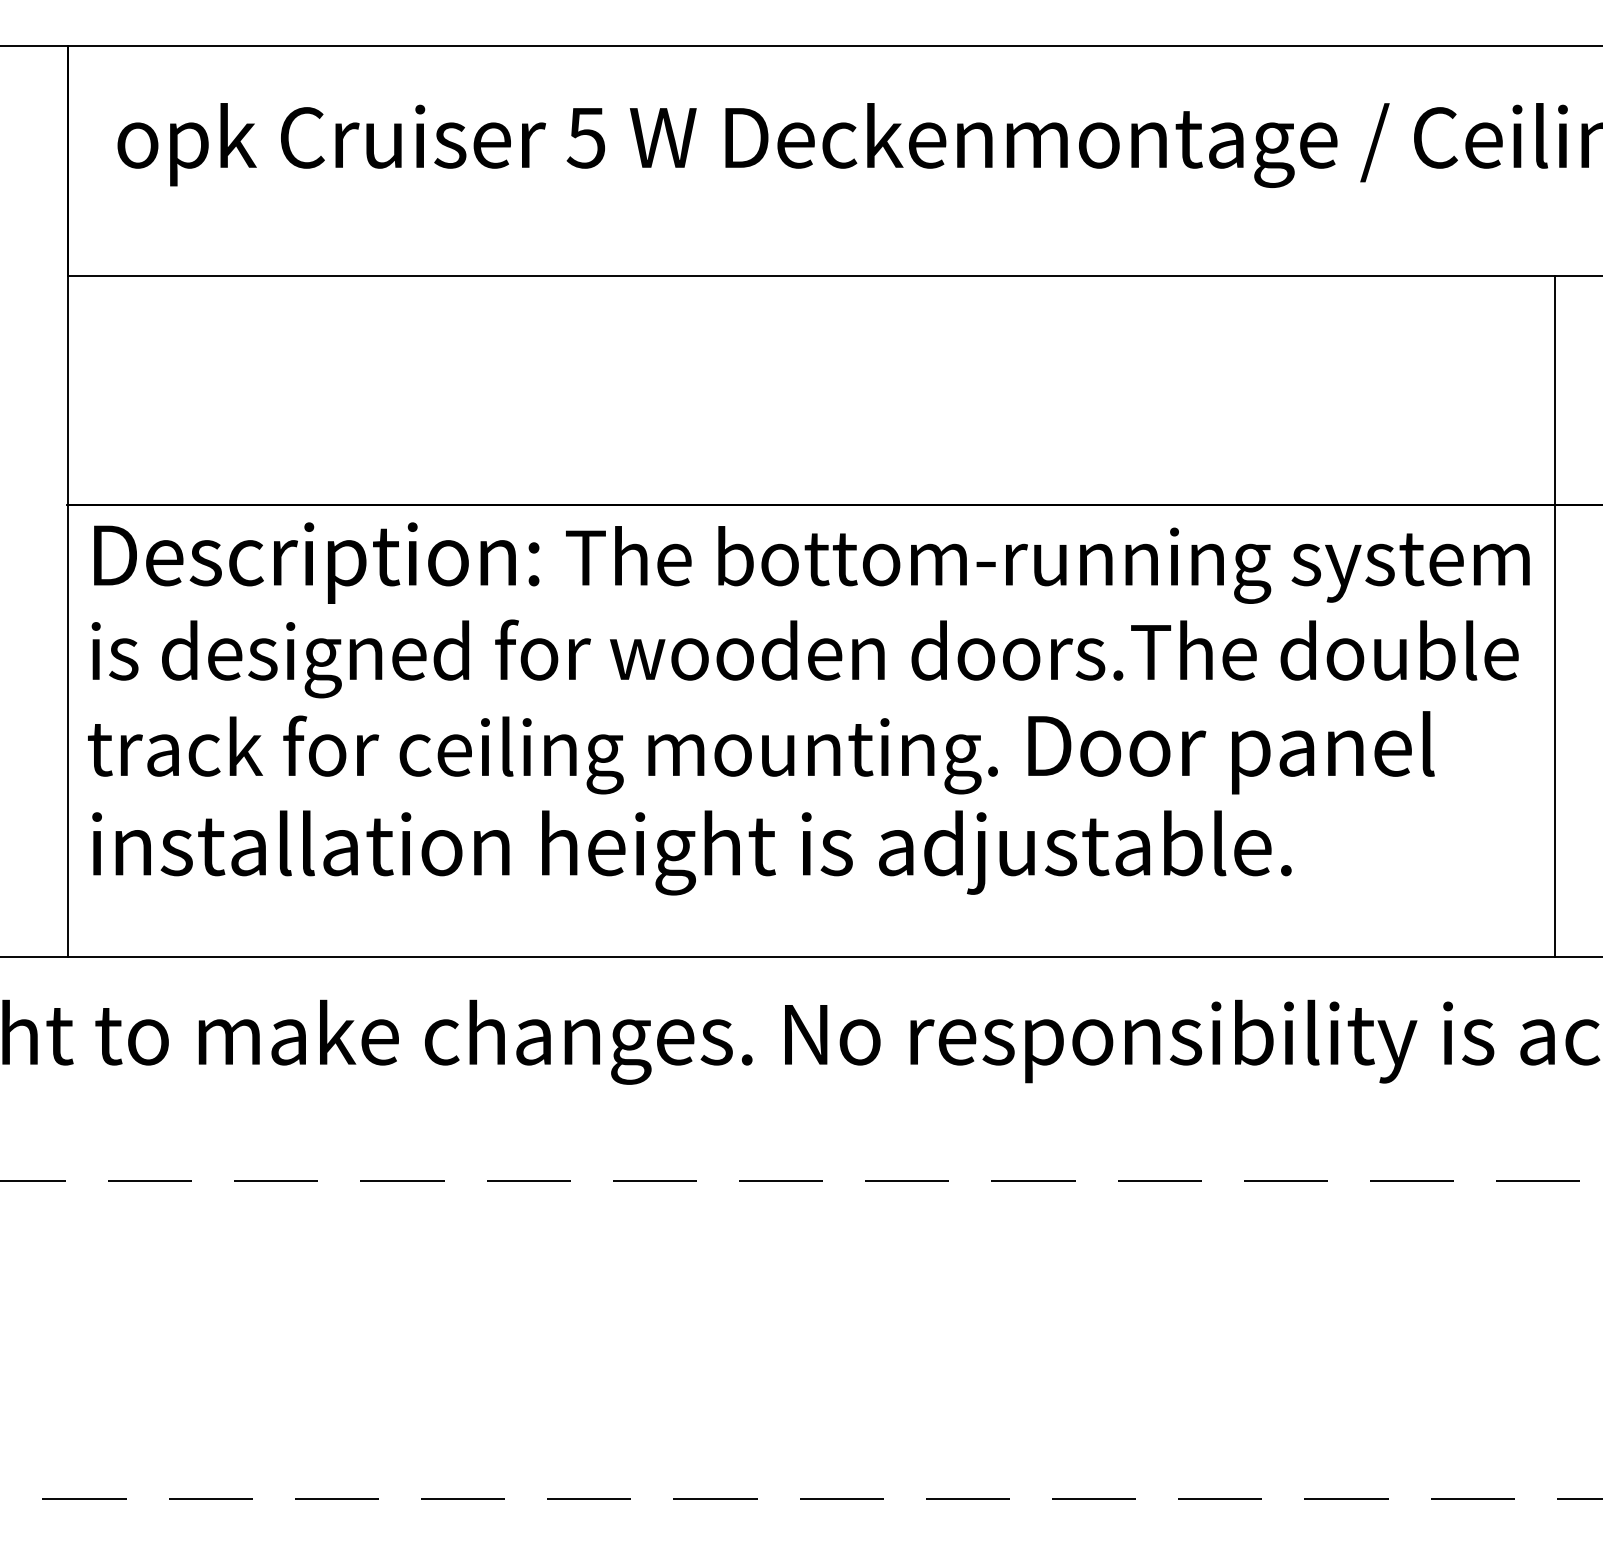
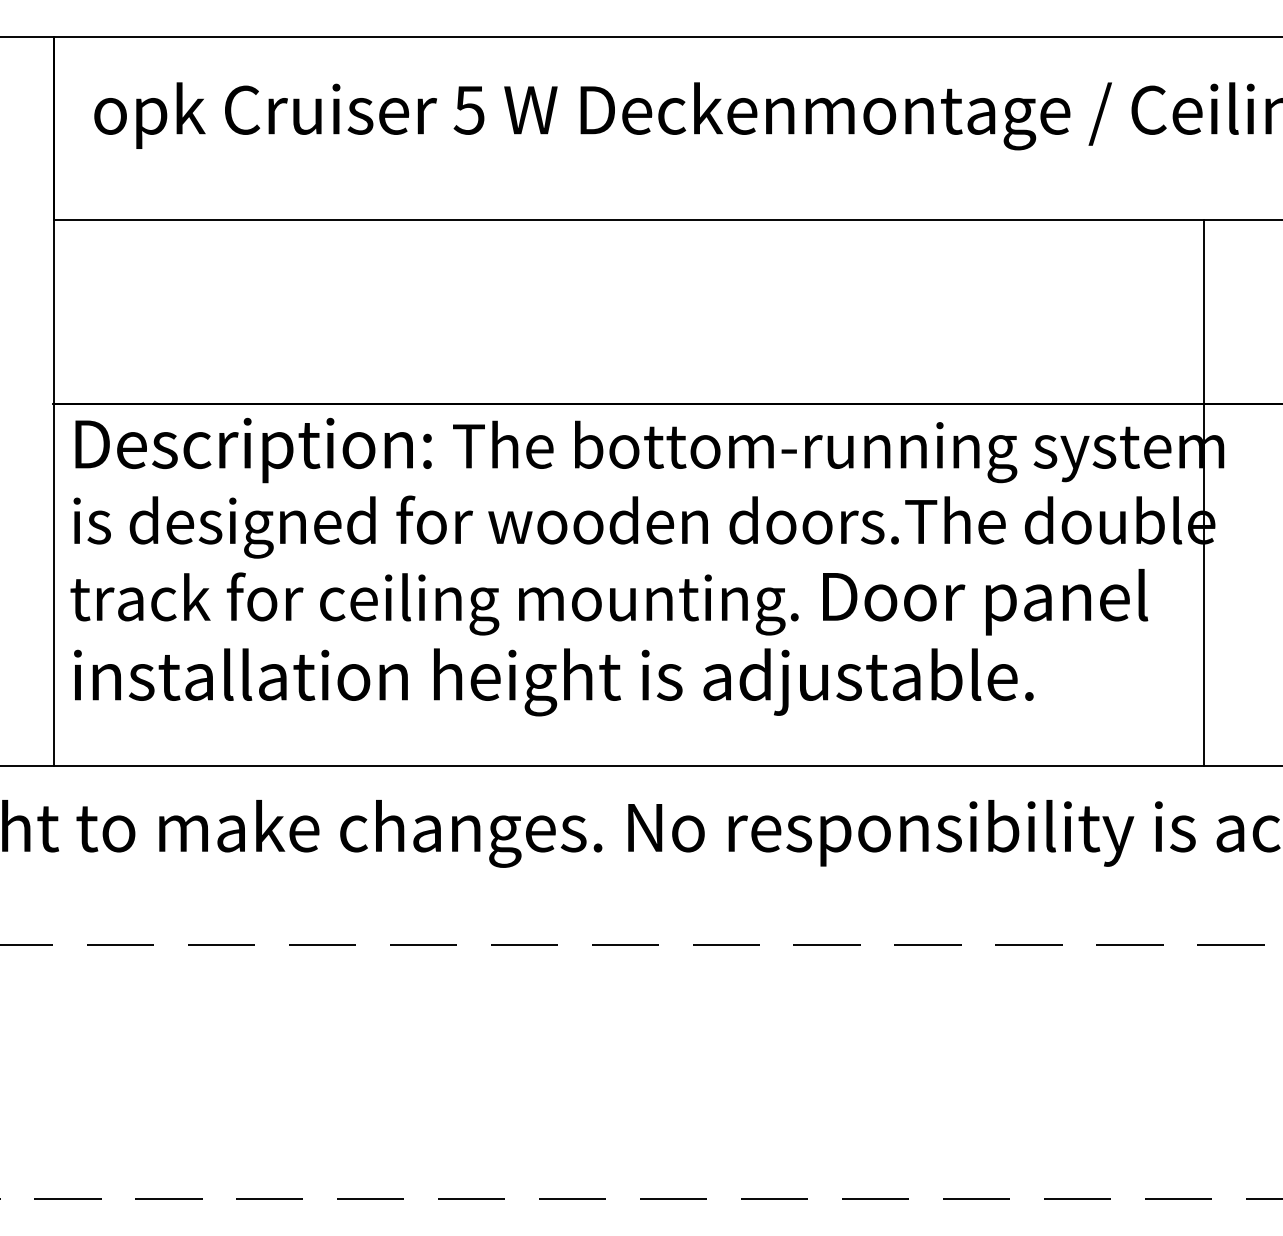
line: (1554, 616) -> (1203, 493), moved

